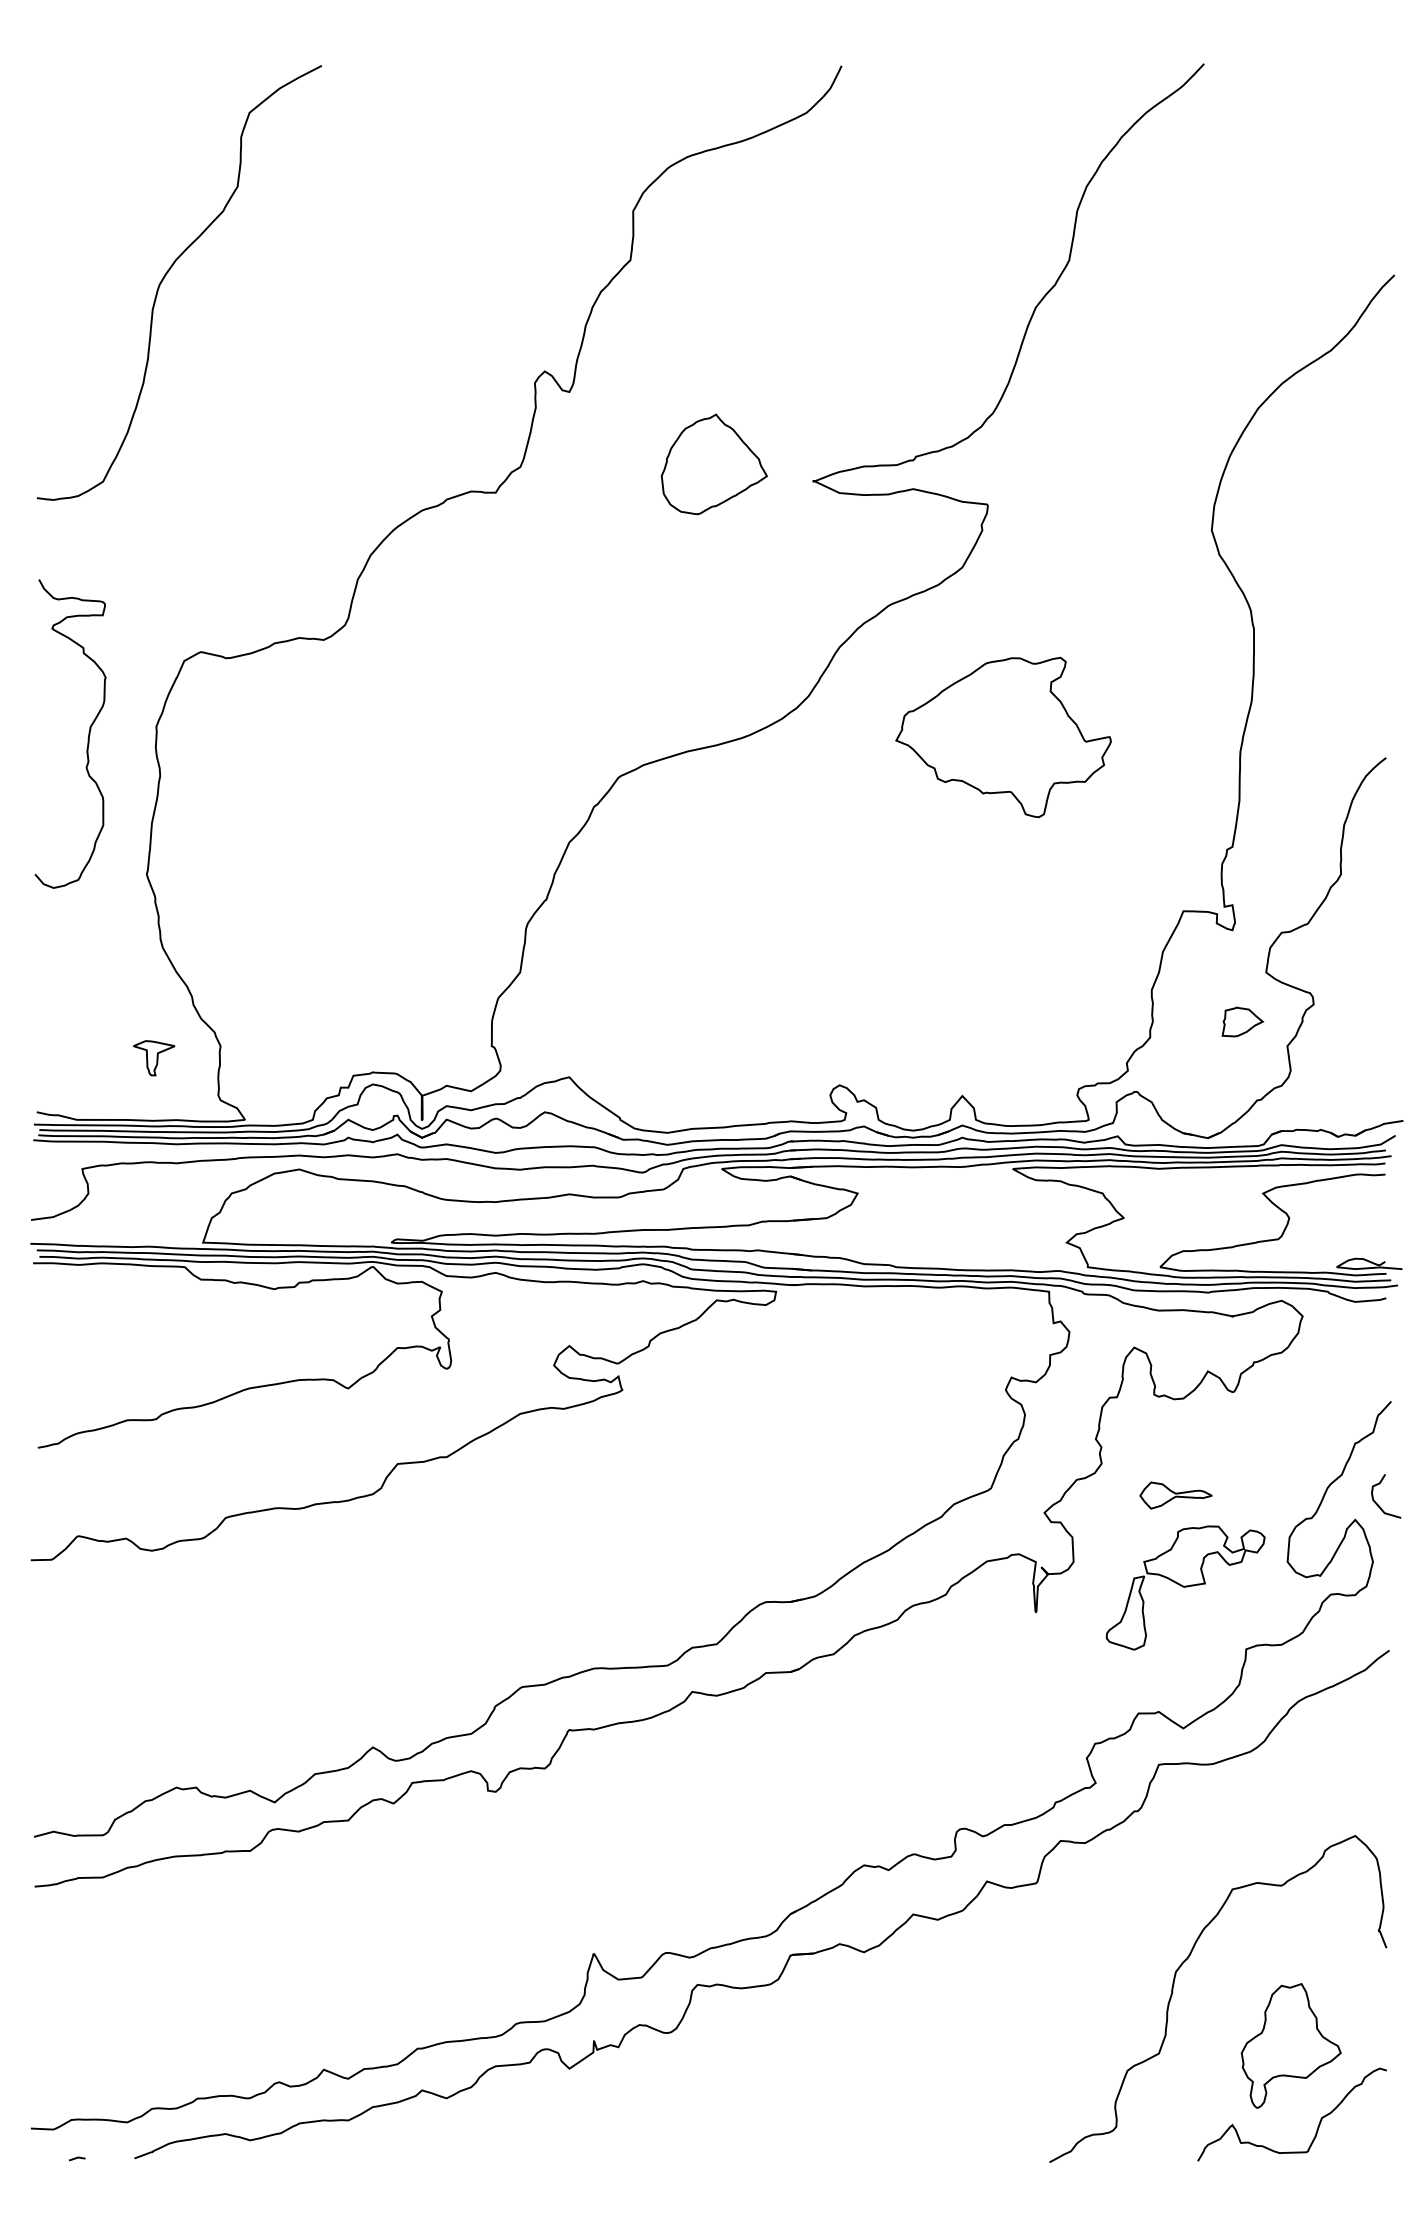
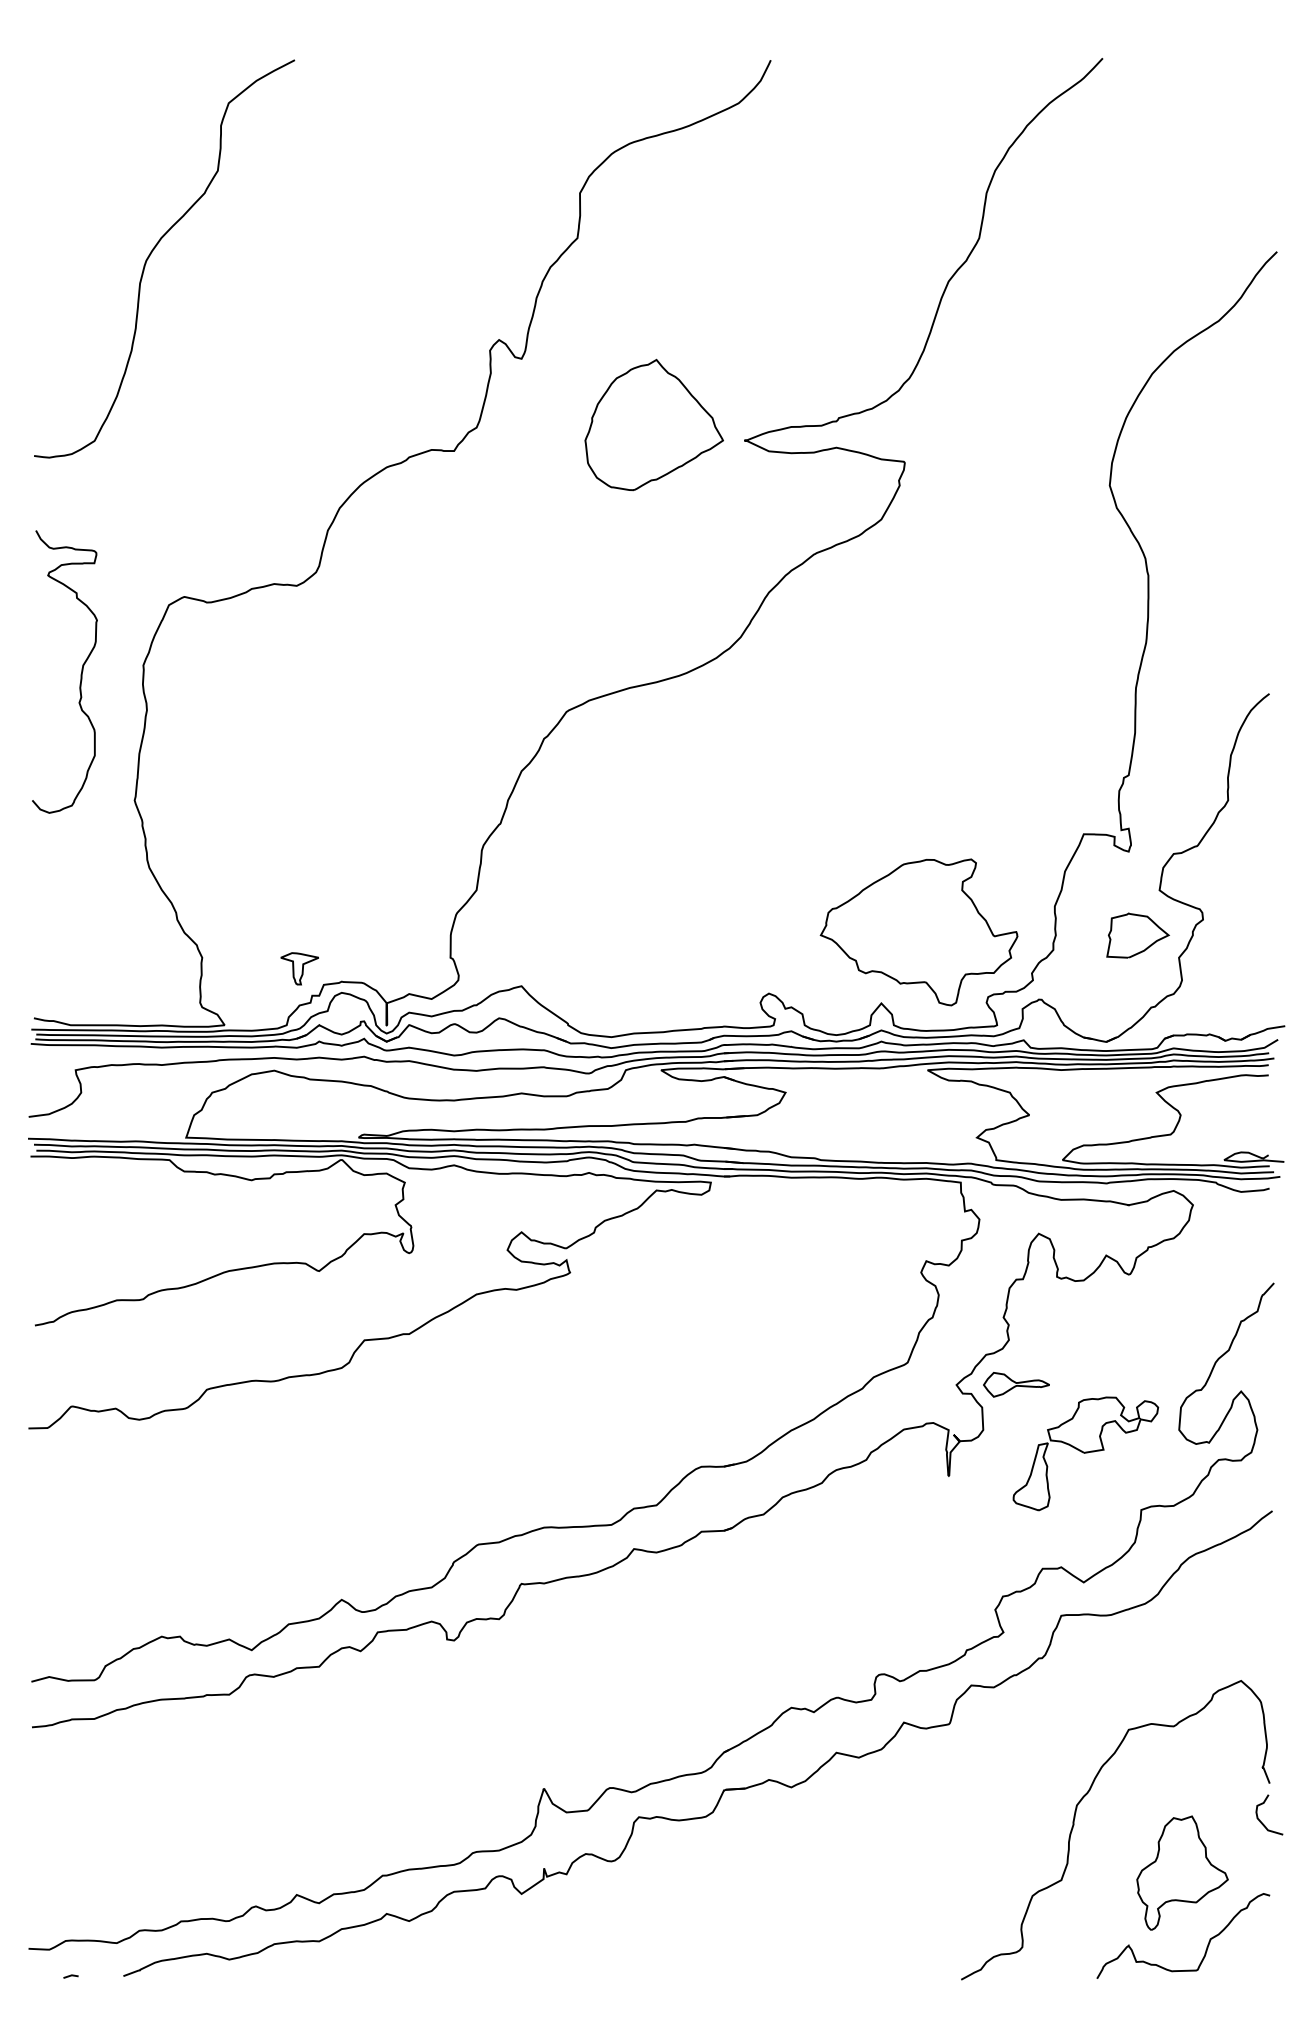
part: (714, 464) -> (654, 425), size x1.43
part: (1003, 737) -> (919, 932), moved
part: (1242, 1021) -> (1137, 935), size x1.67
part: (154, 1058) -> (300, 969), moved
part: (1175, 1495) -> (1016, 1384), moved
curve: (1378, 1504) -> (1262, 1822), moved

